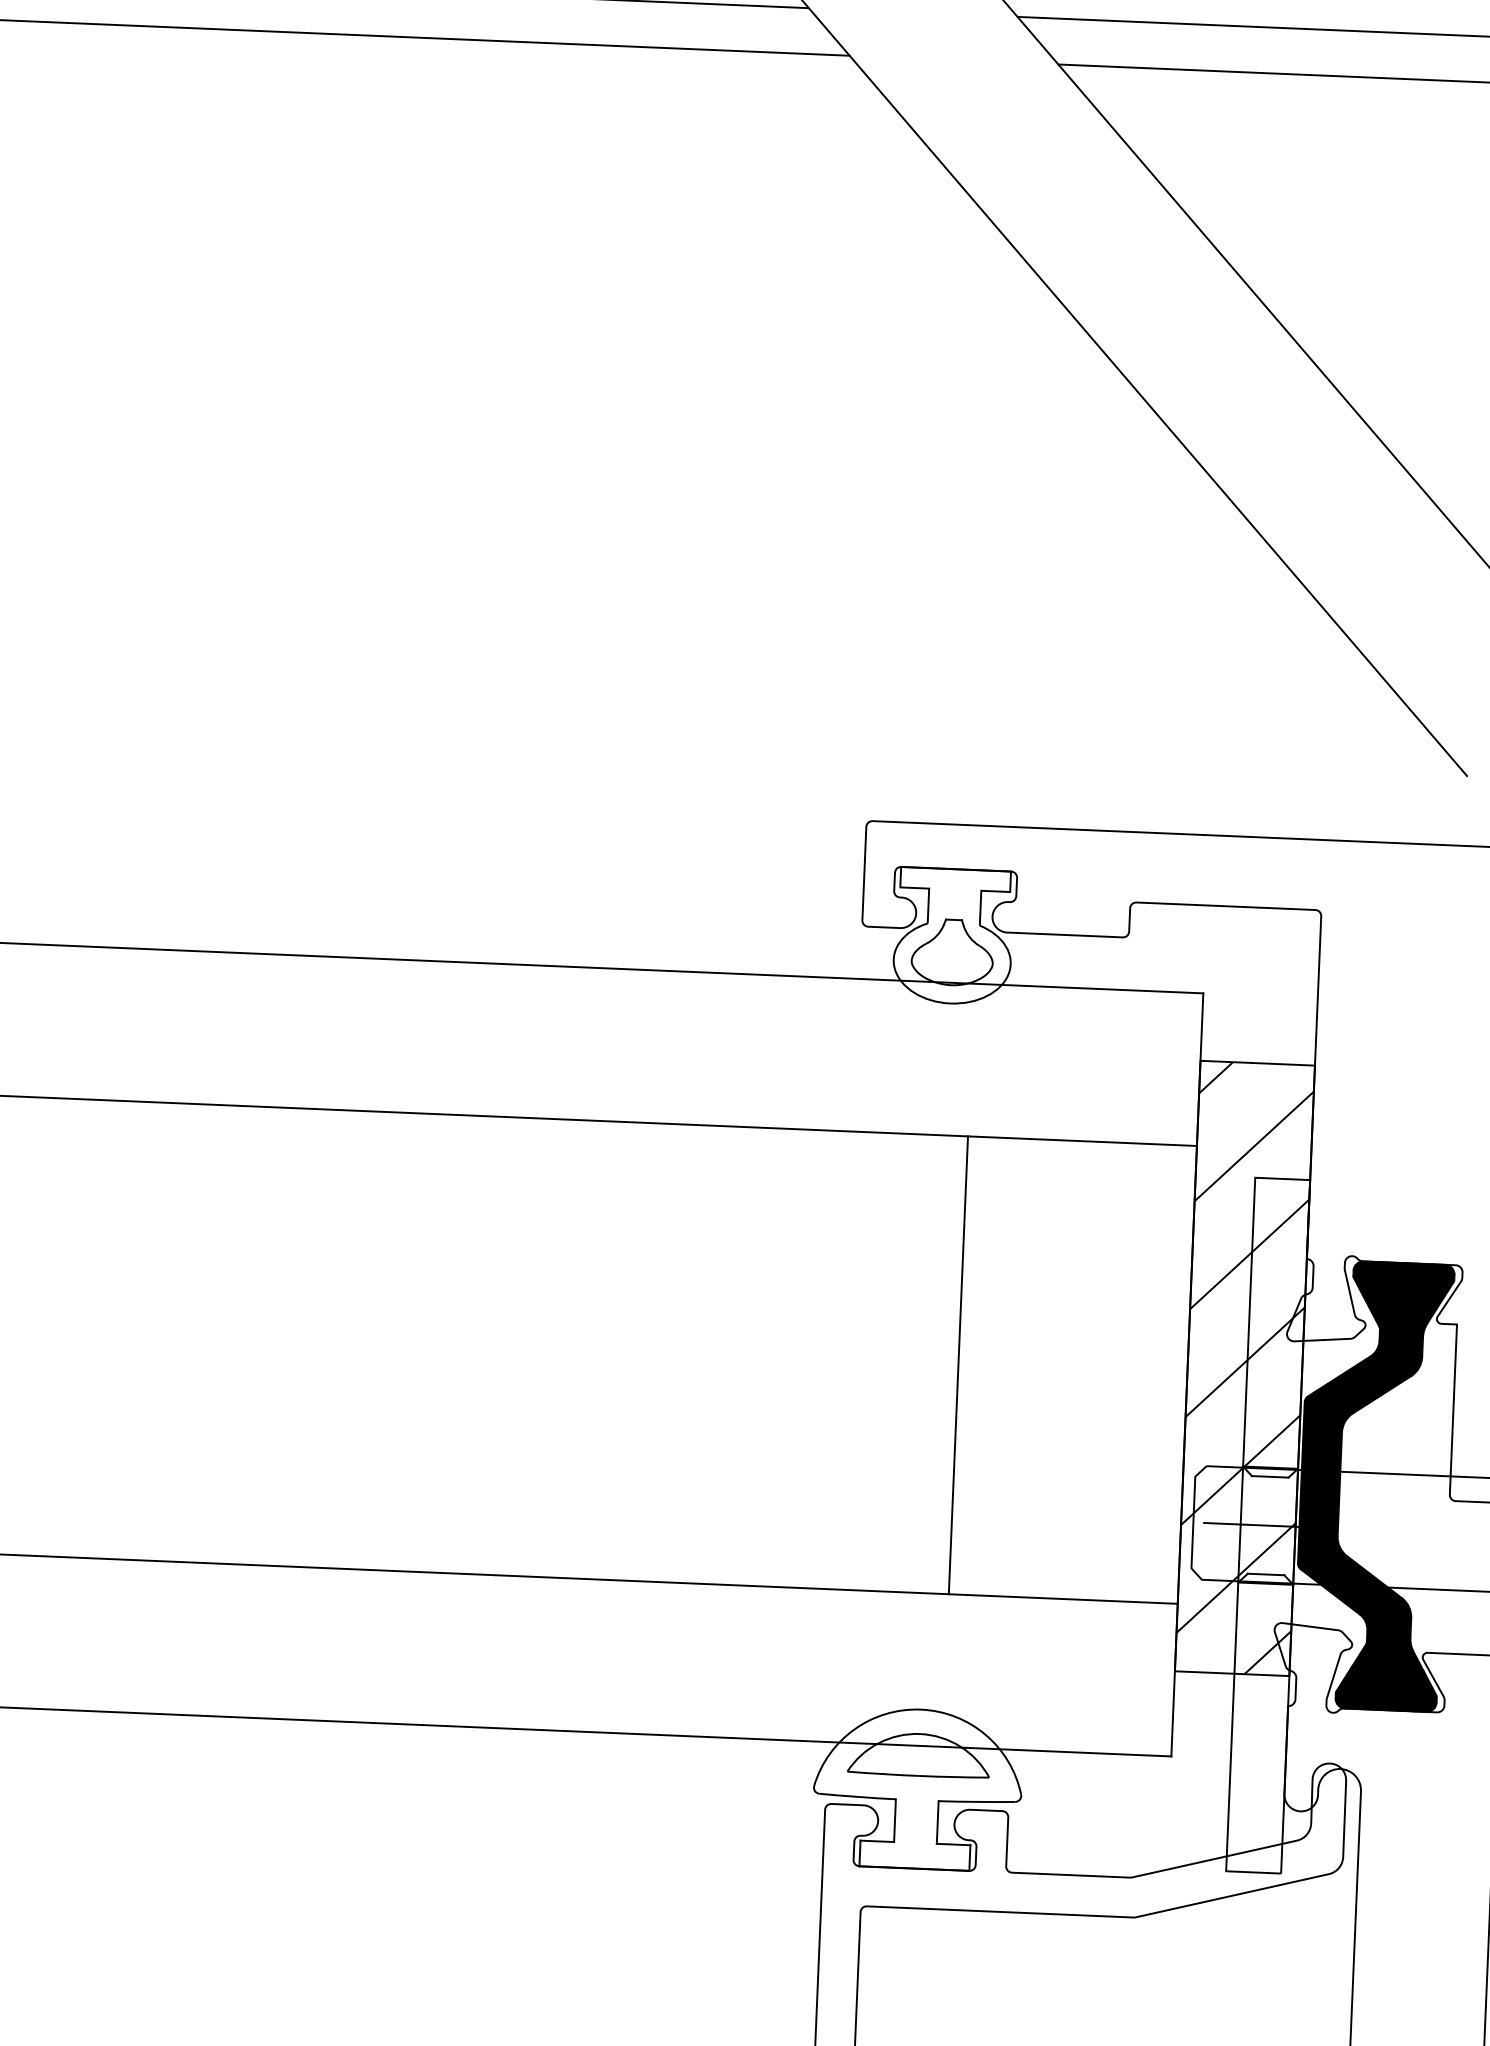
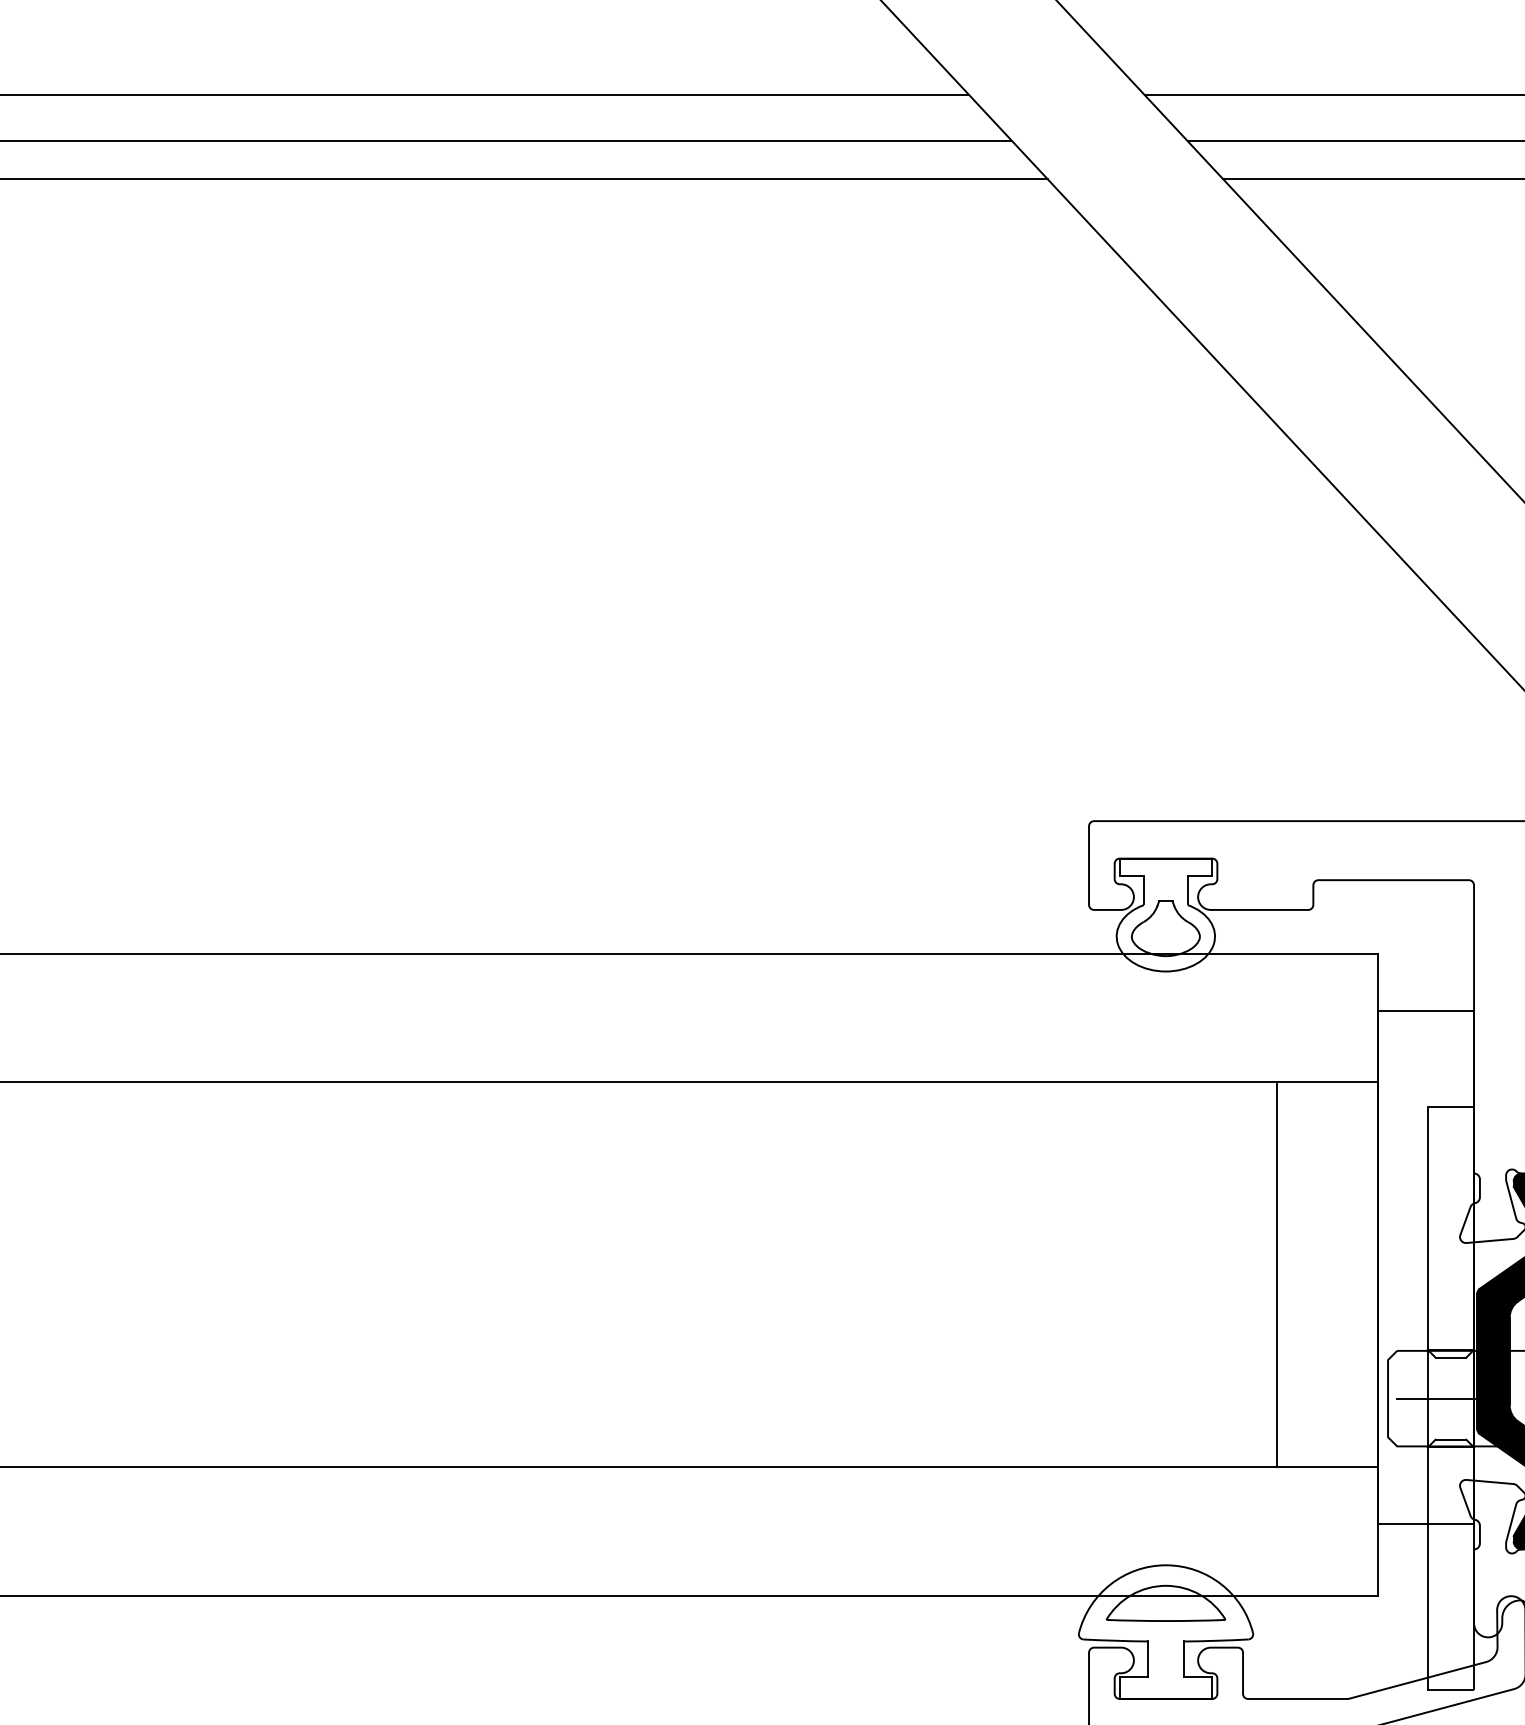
line: (958, 1364) -> (1277, 1274), moved
hatch: (1244, 1368) -> (1425, 1267), removed

